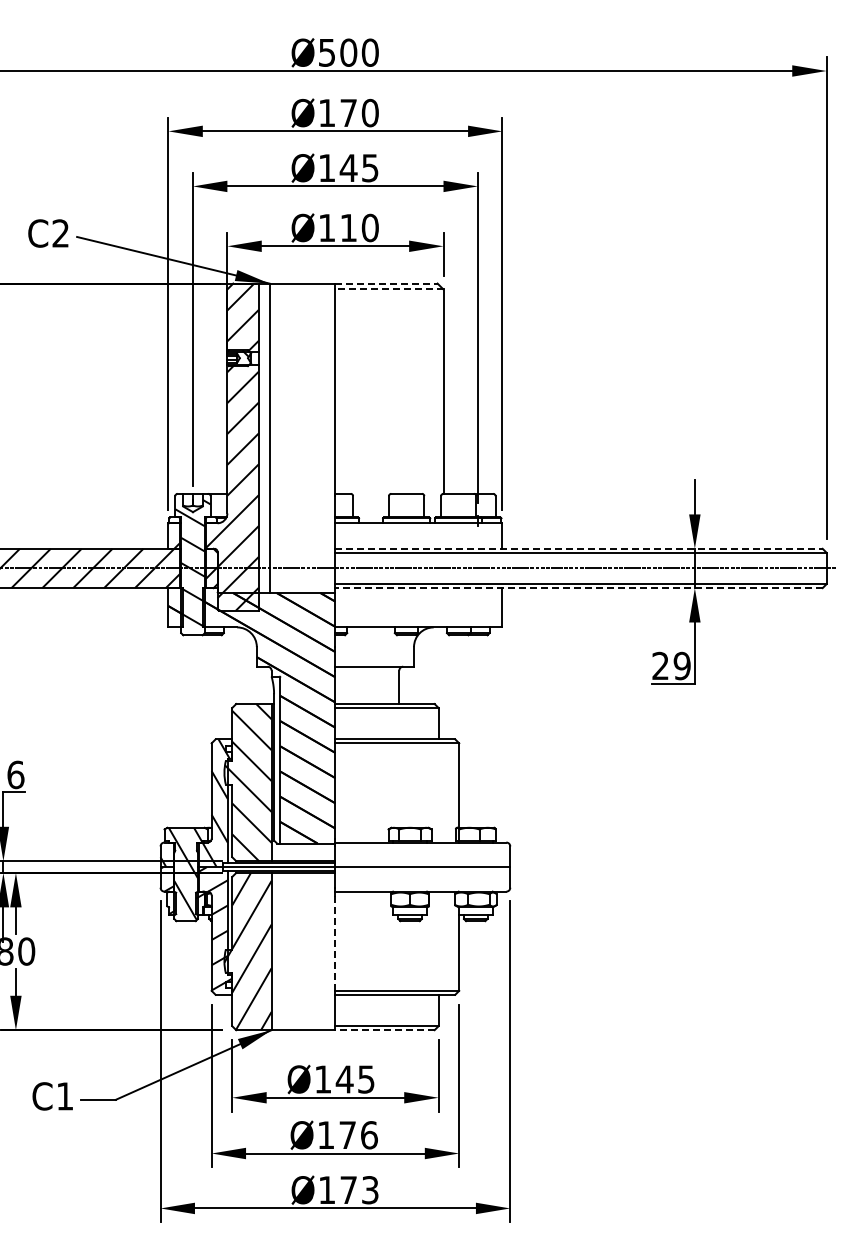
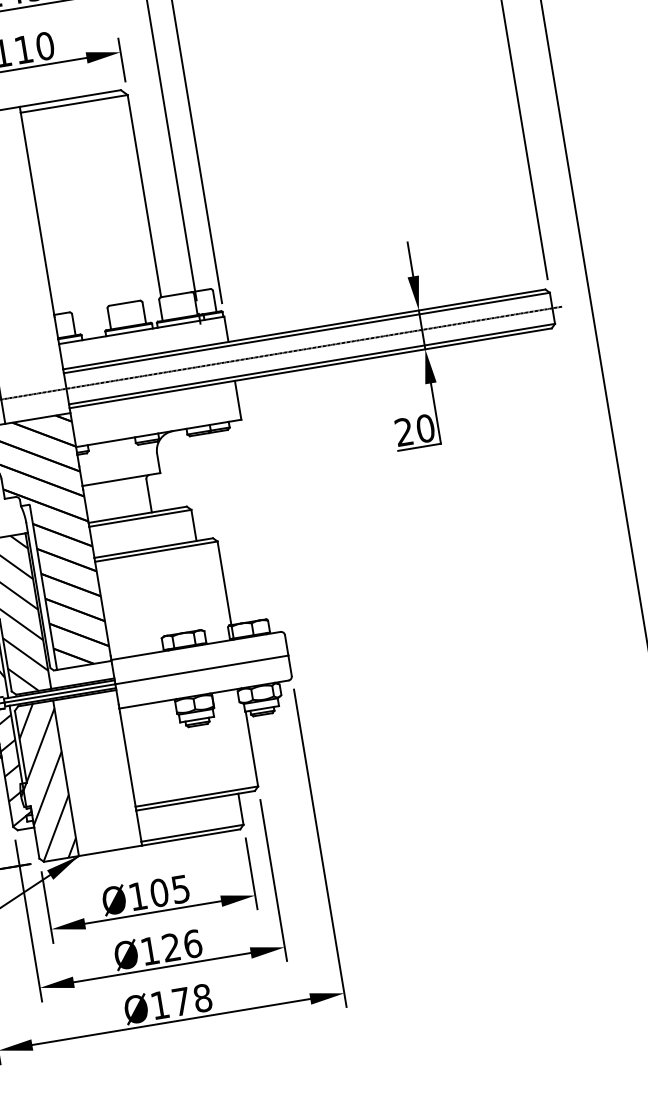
line: (387, 283) -> (71, 98), dashed -> solid
line: (388, 289) -> (73, 104), dashed -> solid
line: (579, 548) -> (304, 329), dashed -> solid
line: (579, 588) -> (311, 368), dashed -> solid
text: (681, 666) -> (424, 429), 29 -> 20
line: (335, 943) -> (127, 759), dashed -> solid
line: (385, 1030) -> (191, 837), dashed -> solid
text: (344, 1079) -> (159, 892), Ø145 -> Ø105
text: (347, 1134) -> (171, 946), Ø176 -> Ø126
text: (370, 1190) -> (203, 998), Ø173 -> Ø178

